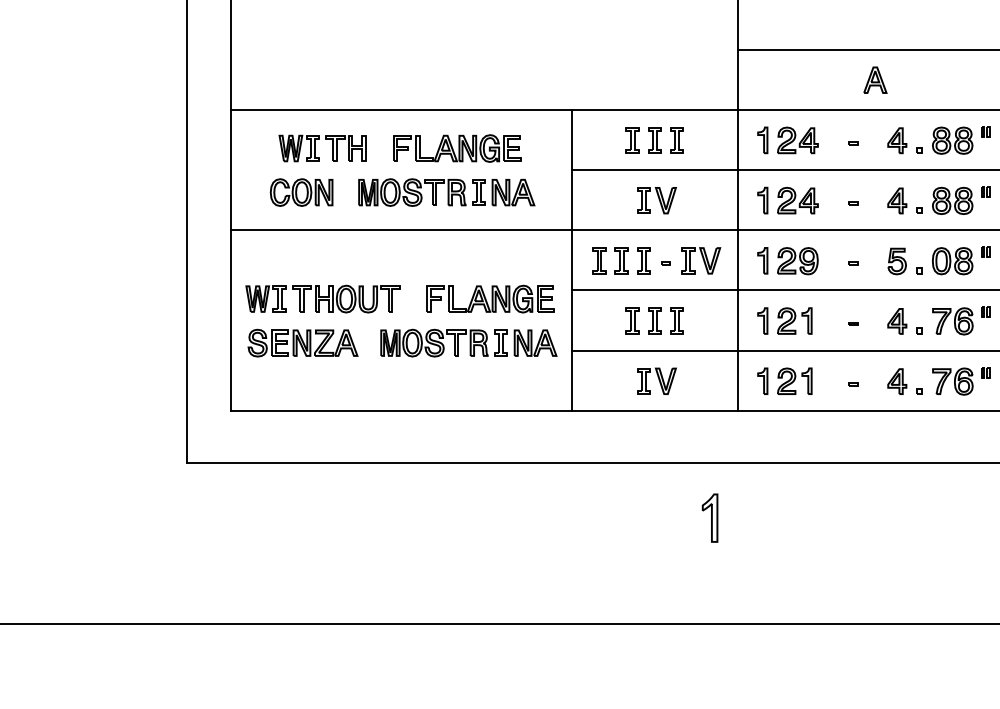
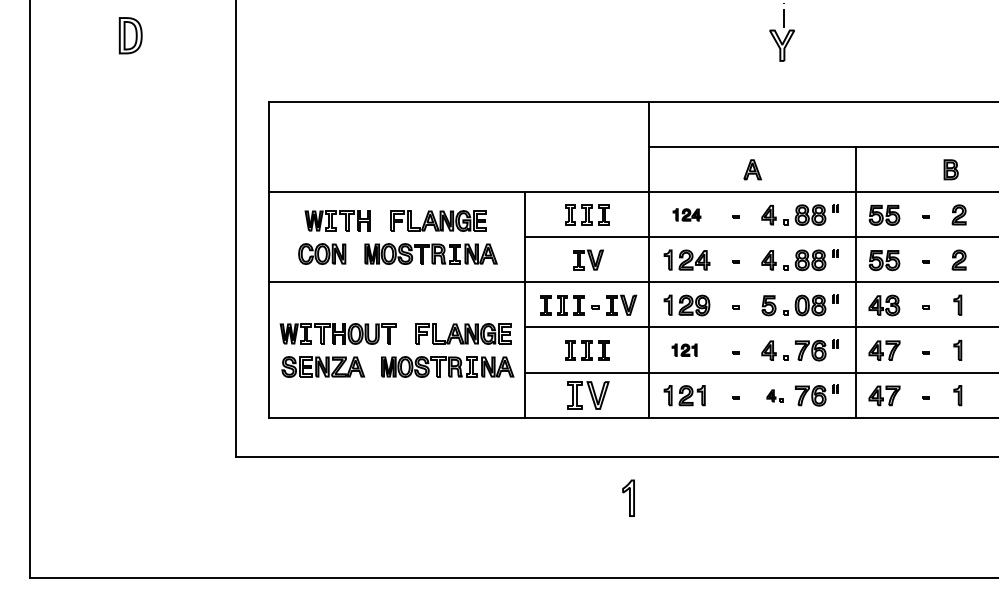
part: (787, 139) -> (686, 214), size x0.6
part: (784, 319) -> (684, 349), size x0.6
part: (656, 381) -> (588, 395), size x1.4
part: (904, 381) -> (774, 395), size x0.6

